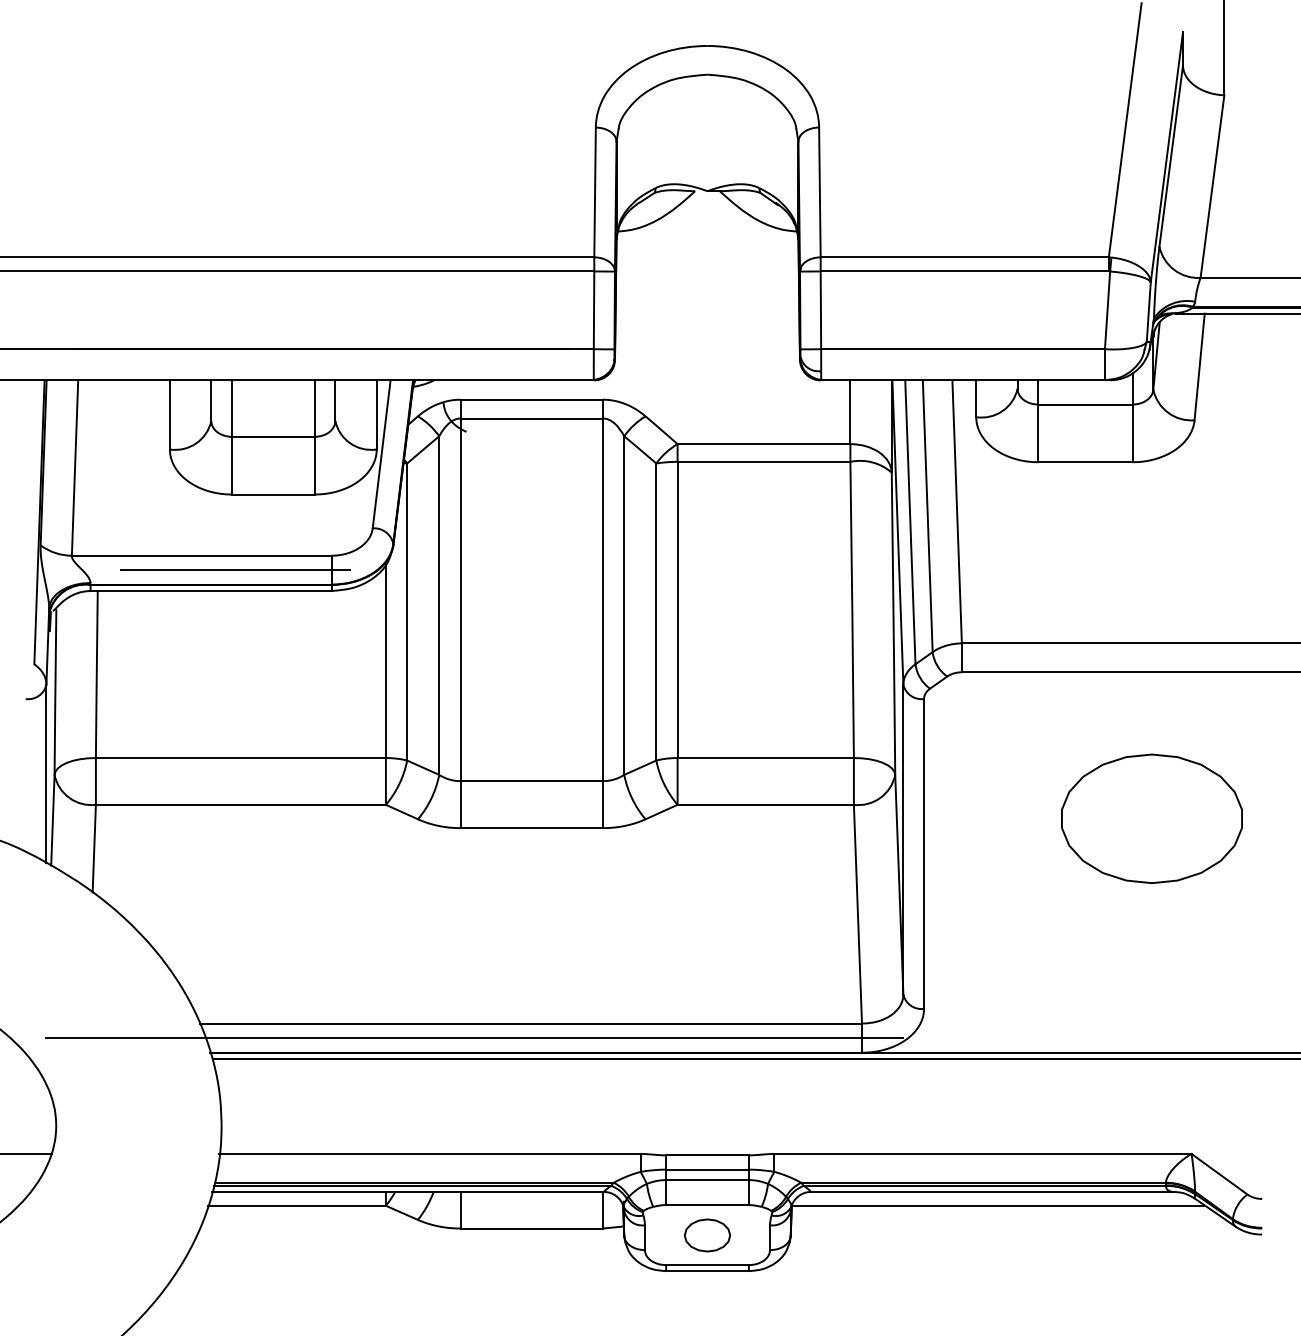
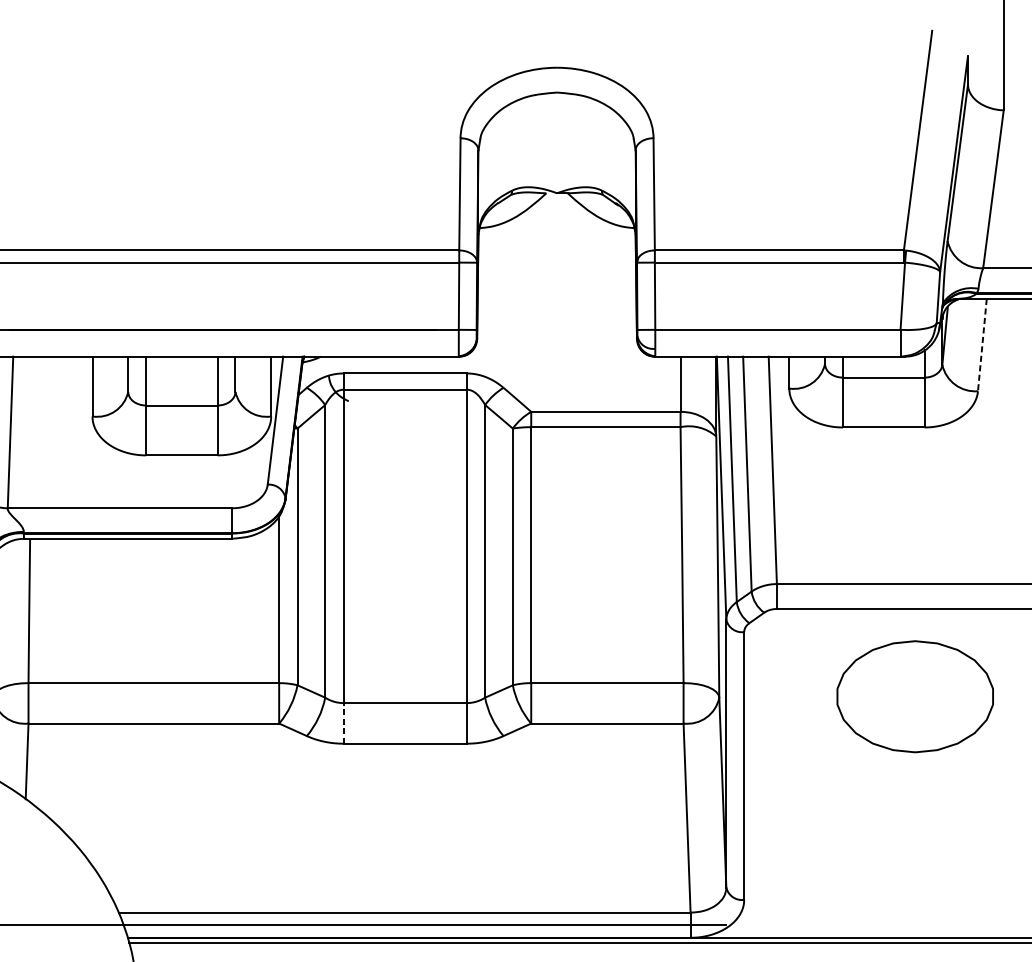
line: (1199, 366) -> (982, 344), solid -> dashed
line: (235, 570) -> (149, 521), removed
line: (460, 804) -> (343, 723), solid -> dashed
part: (1151, 818) -> (914, 696), moved

